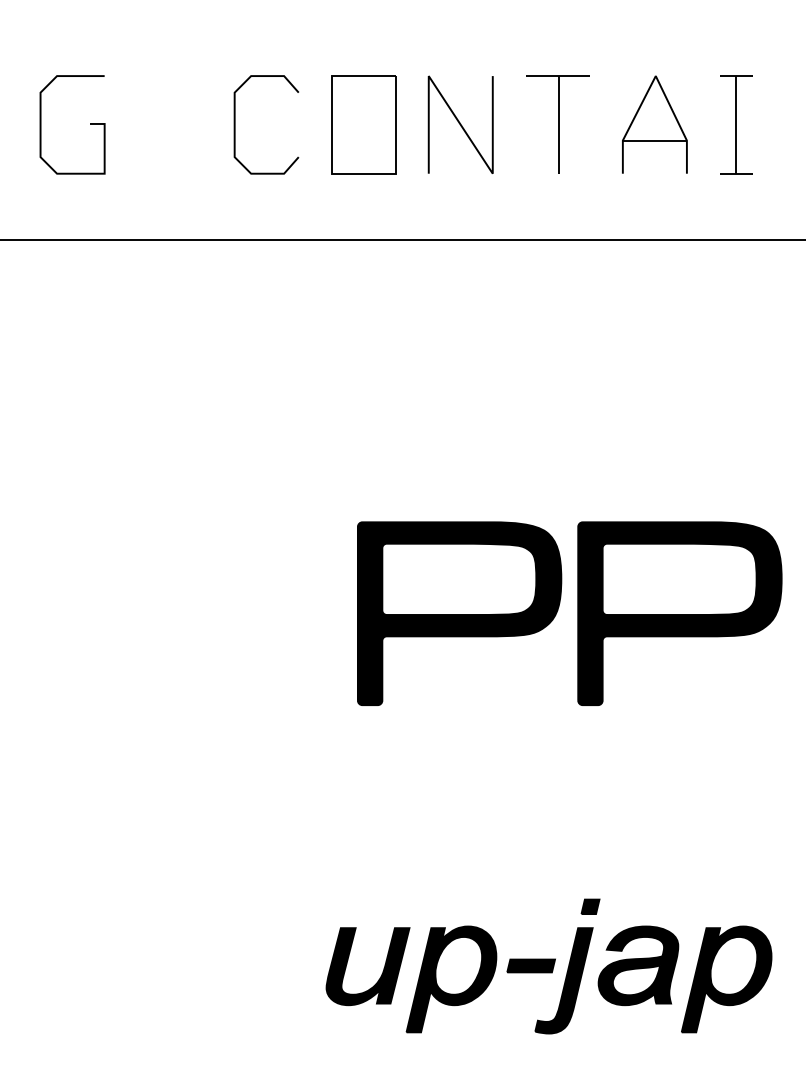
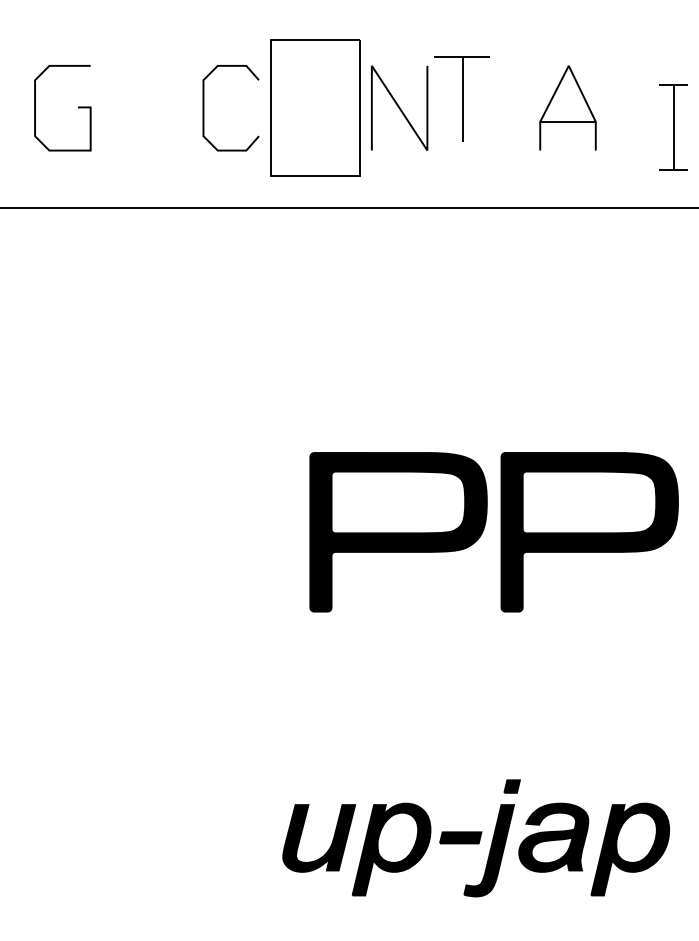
part: (557, 124) -> (461, 98), moved
part: (363, 125) -> (315, 108), size x1.6
part: (736, 125) -> (673, 127), moved

